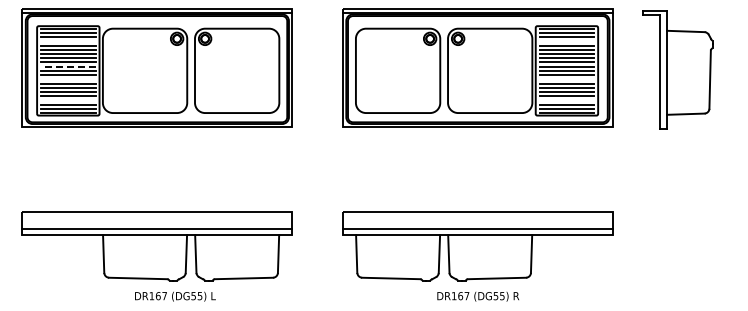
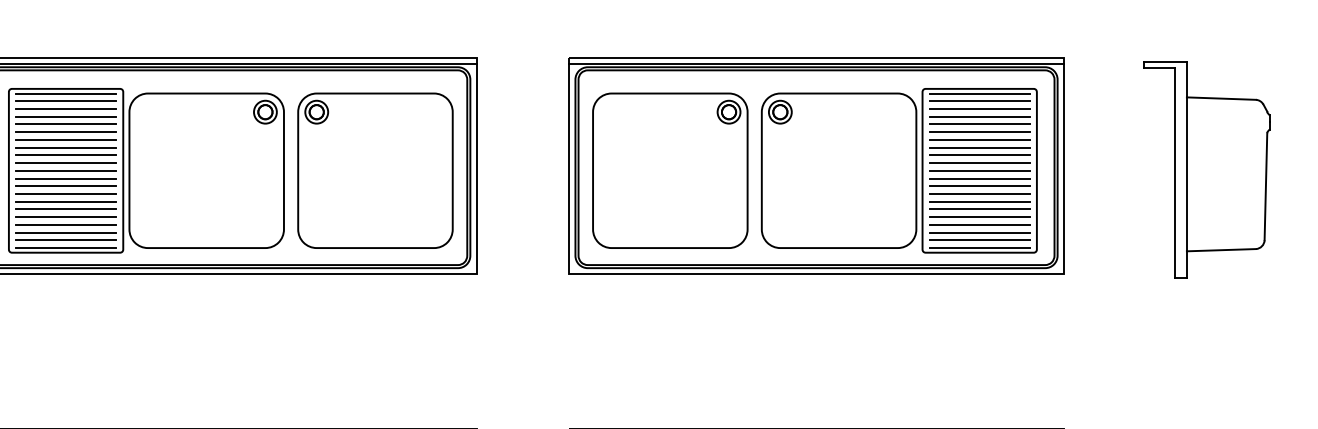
line: (67, 41) -> (64, 116), added
line: (566, 41) -> (978, 116), added
line: (67, 66) -> (64, 162), dashed -> solid
part: (677, 69) -> (1206, 168), moved
line: (67, 79) -> (64, 186), added
line: (566, 79) -> (978, 186), added
line: (67, 100) -> (64, 225), added
line: (566, 100) -> (978, 225), added

